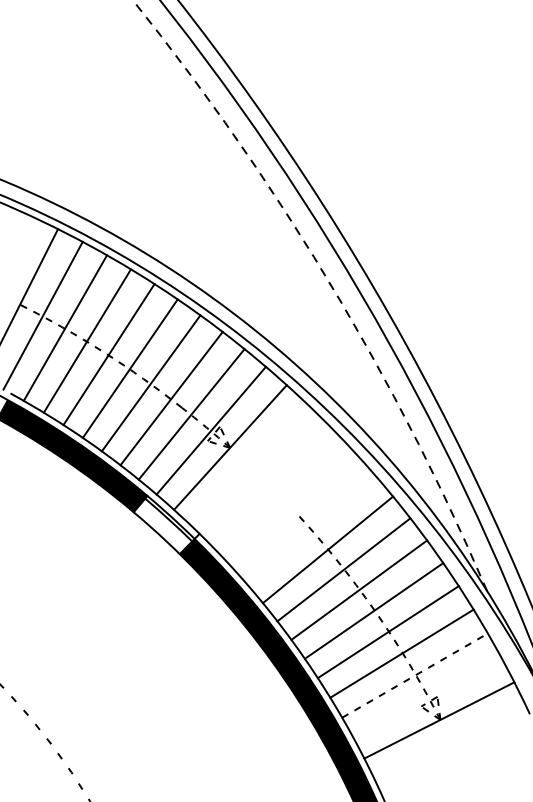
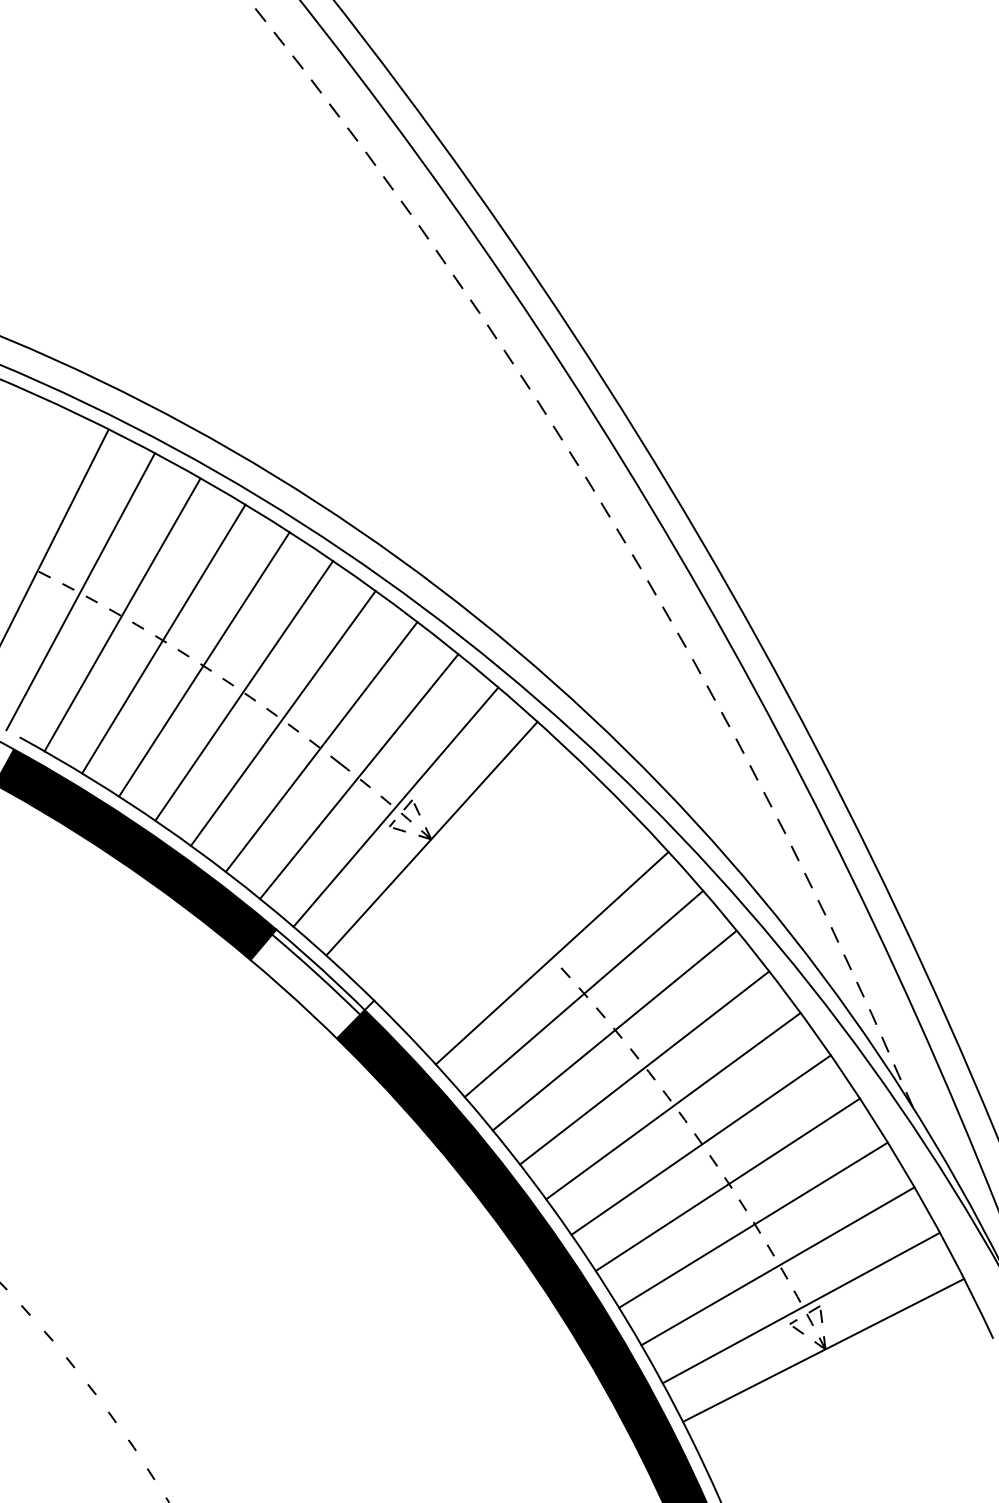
line: (294, 510) -> (551, 956), added
line: (311, 530) -> (583, 994), added
line: (415, 675) -> (778, 1266), dashed -> solid
line: (427, 697) -> (801, 1307), added

